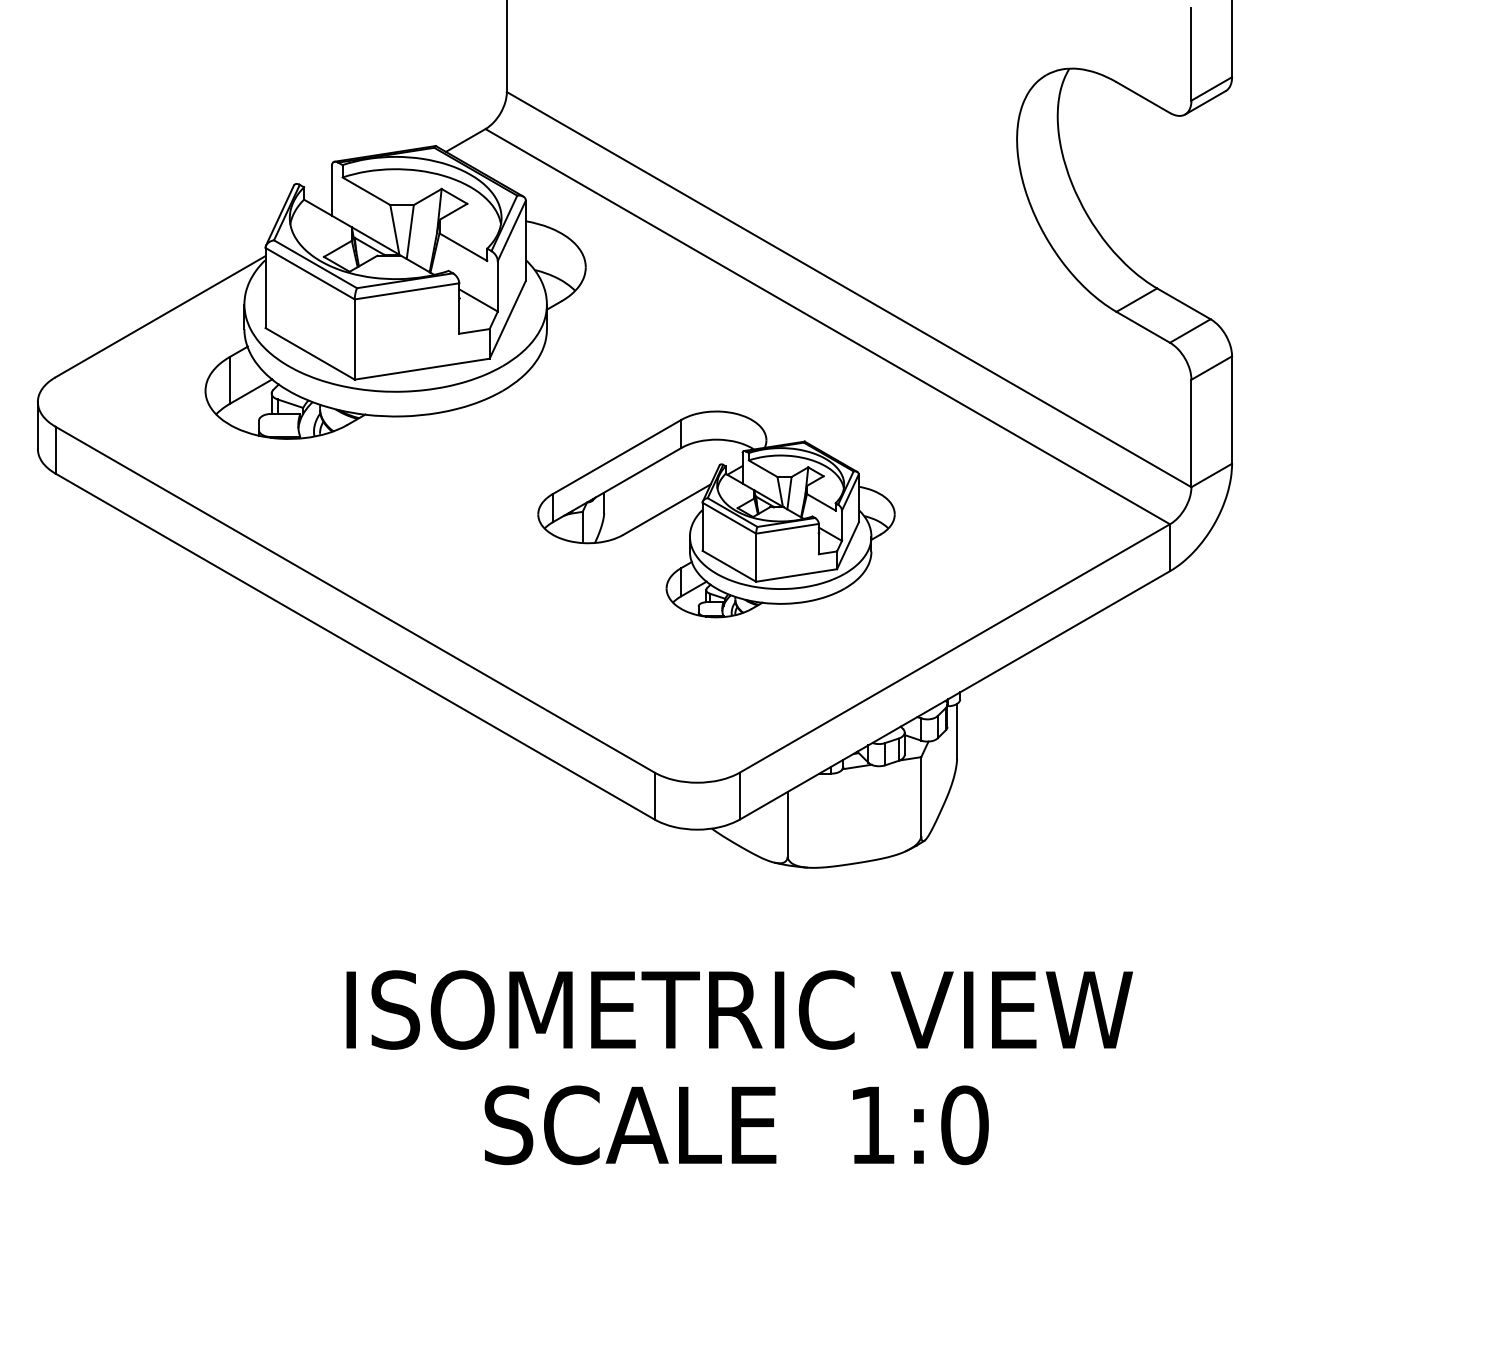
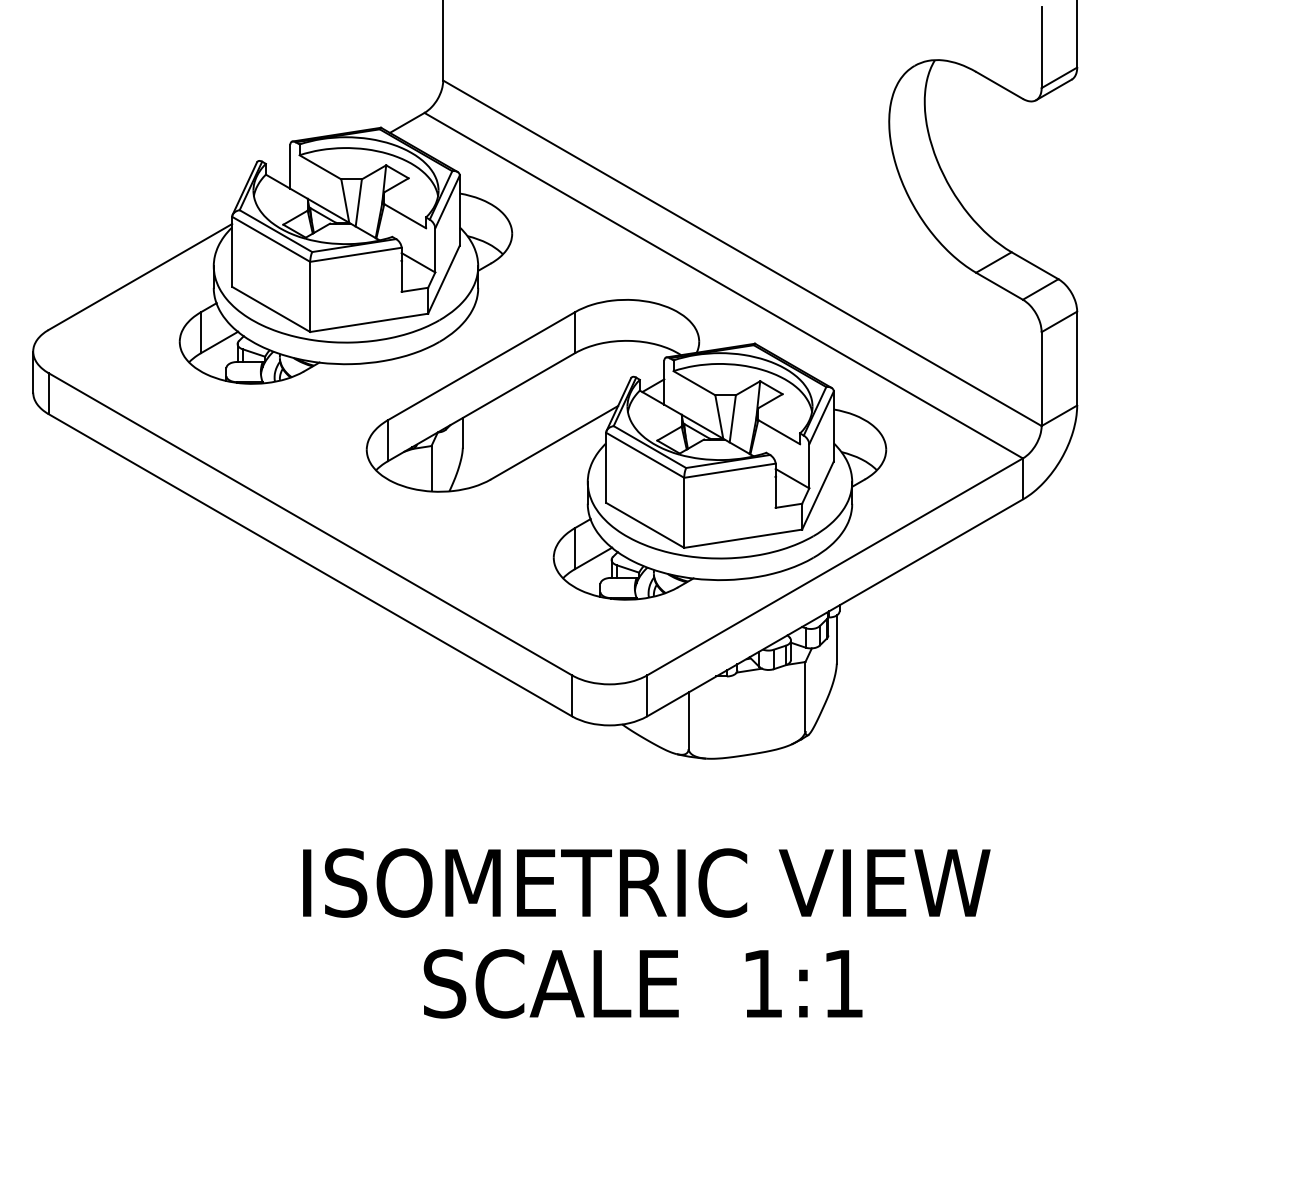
part: (716, 514) -> (626, 449), size x1.67
text: (964, 1125) -> (843, 984), 1:0 -> 1:1

